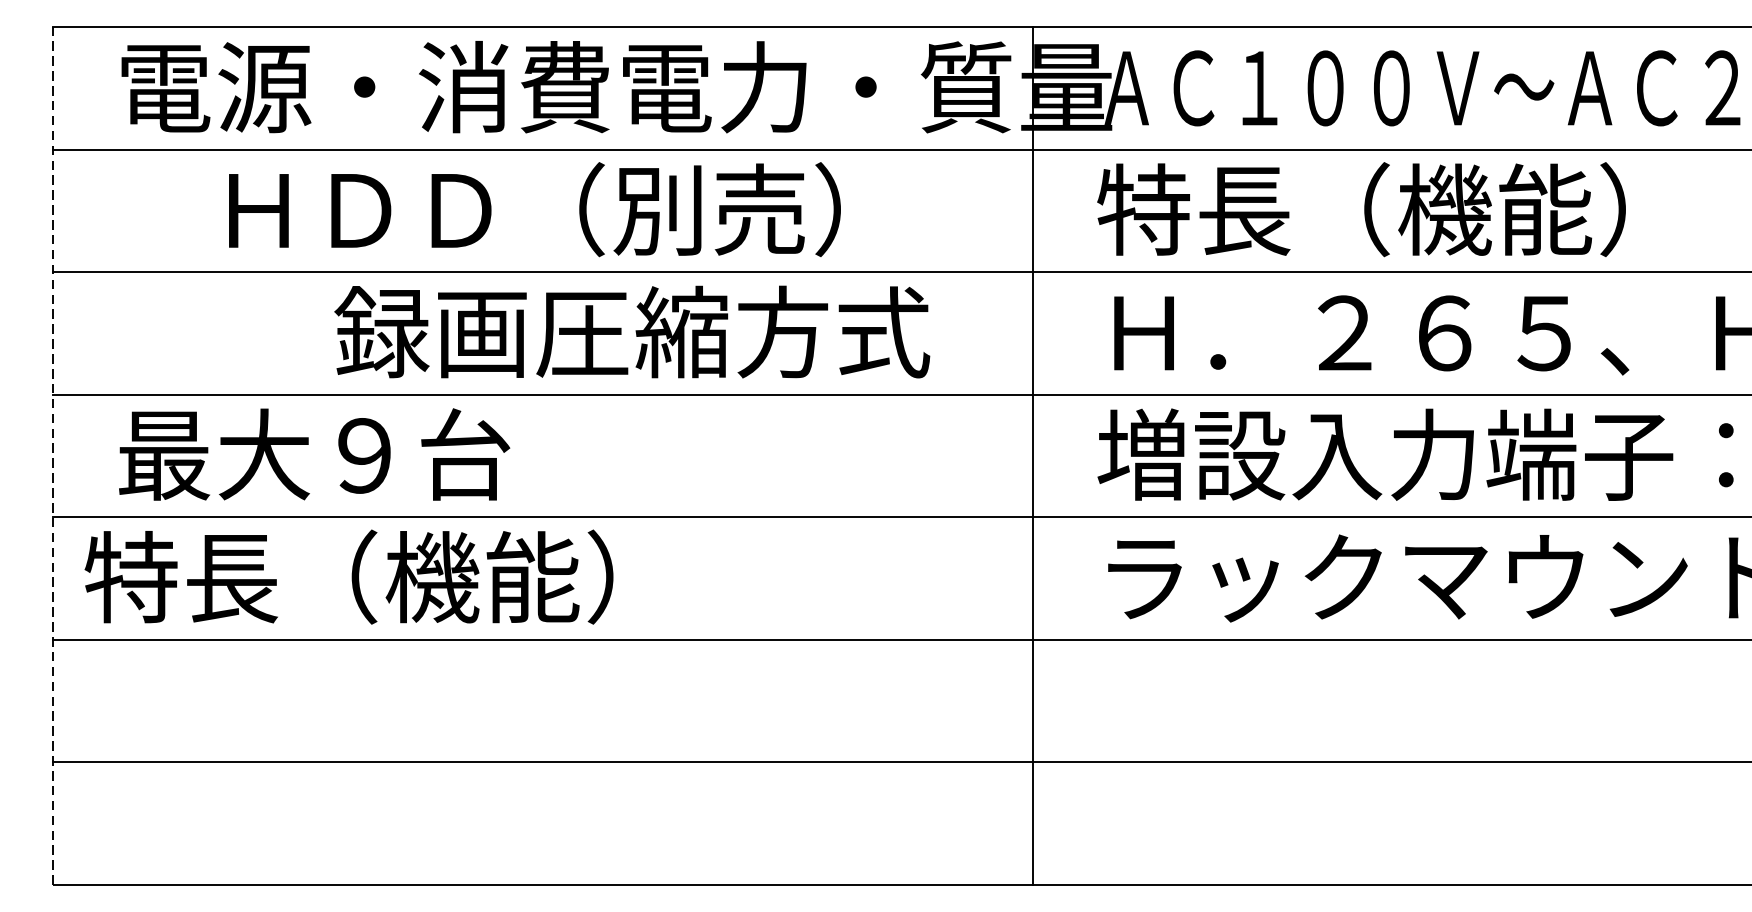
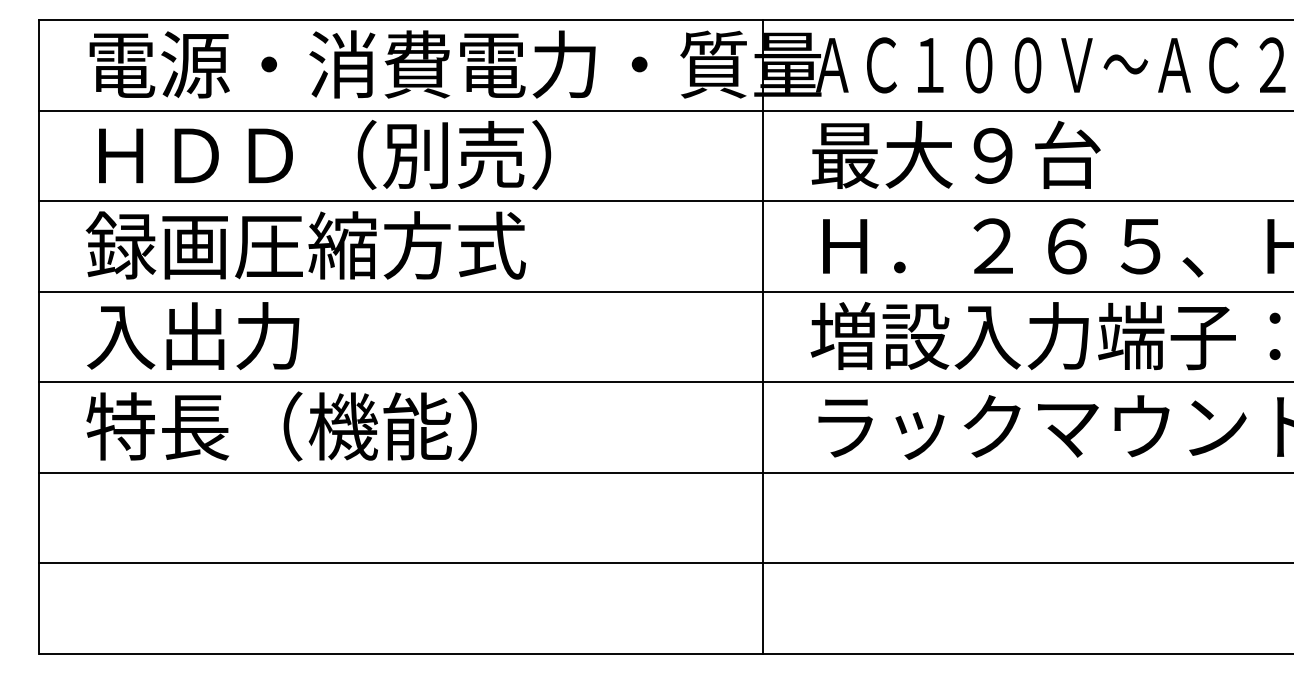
text: (535, 208) -> (325, 154), moved
text: (1361, 208) -> (1005, 154), 特長（機能） -> 最大９台
text: (631, 332) -> (305, 245), moved
text: (313, 453) -> (231, 335), 最大９台 -> 入出力
line: (52, 455) -> (38, 336), dashed -> solid
text: (348, 577) -> (281, 426), moved

